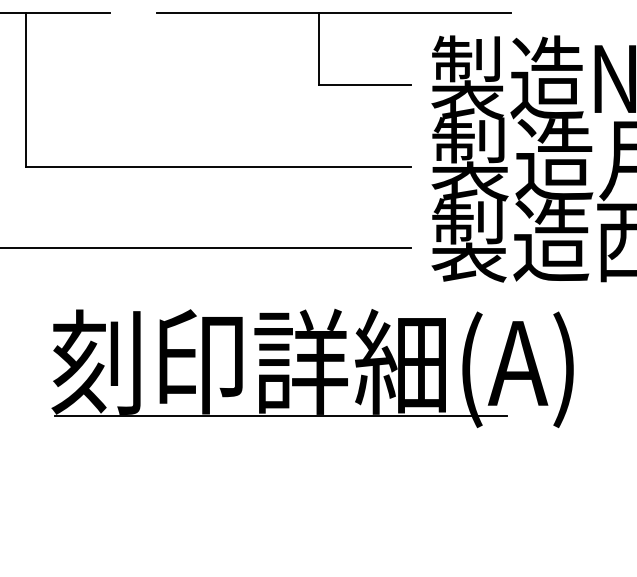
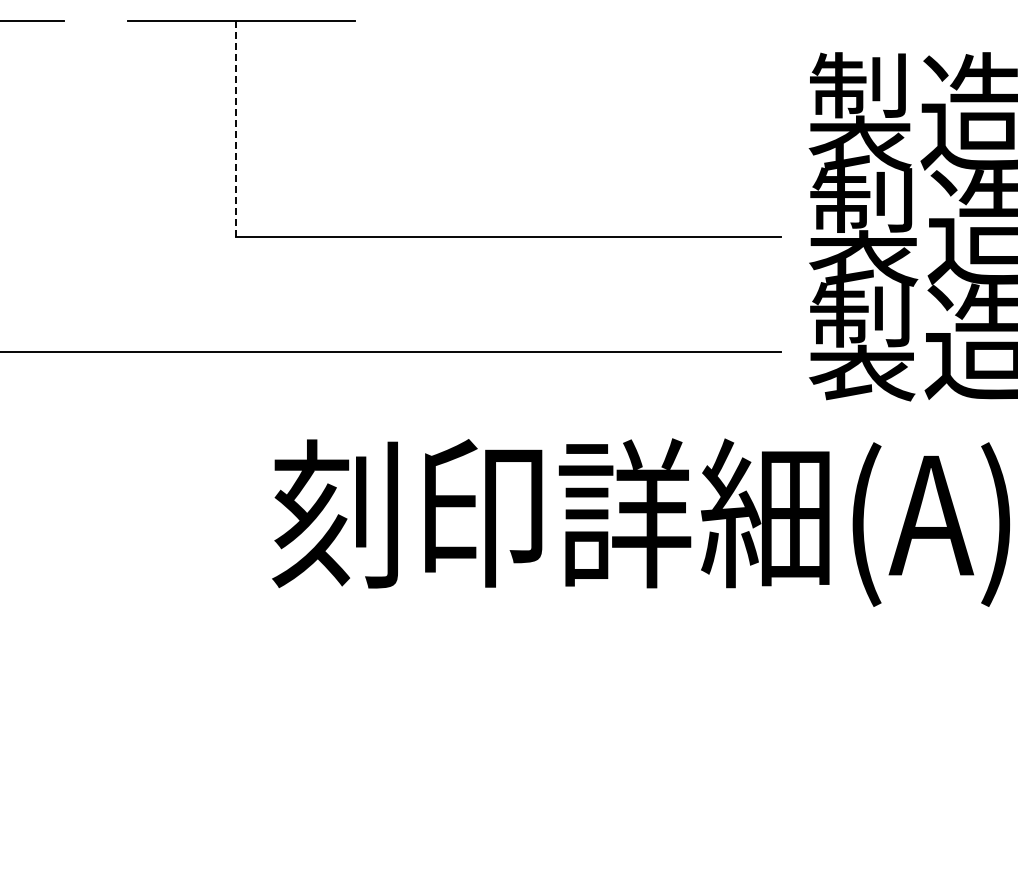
part: (319, 49) -> (651, 71), removed
line: (26, 90) -> (236, 129), solid -> dashed
line: (281, 416) -> (596, 590), removed

